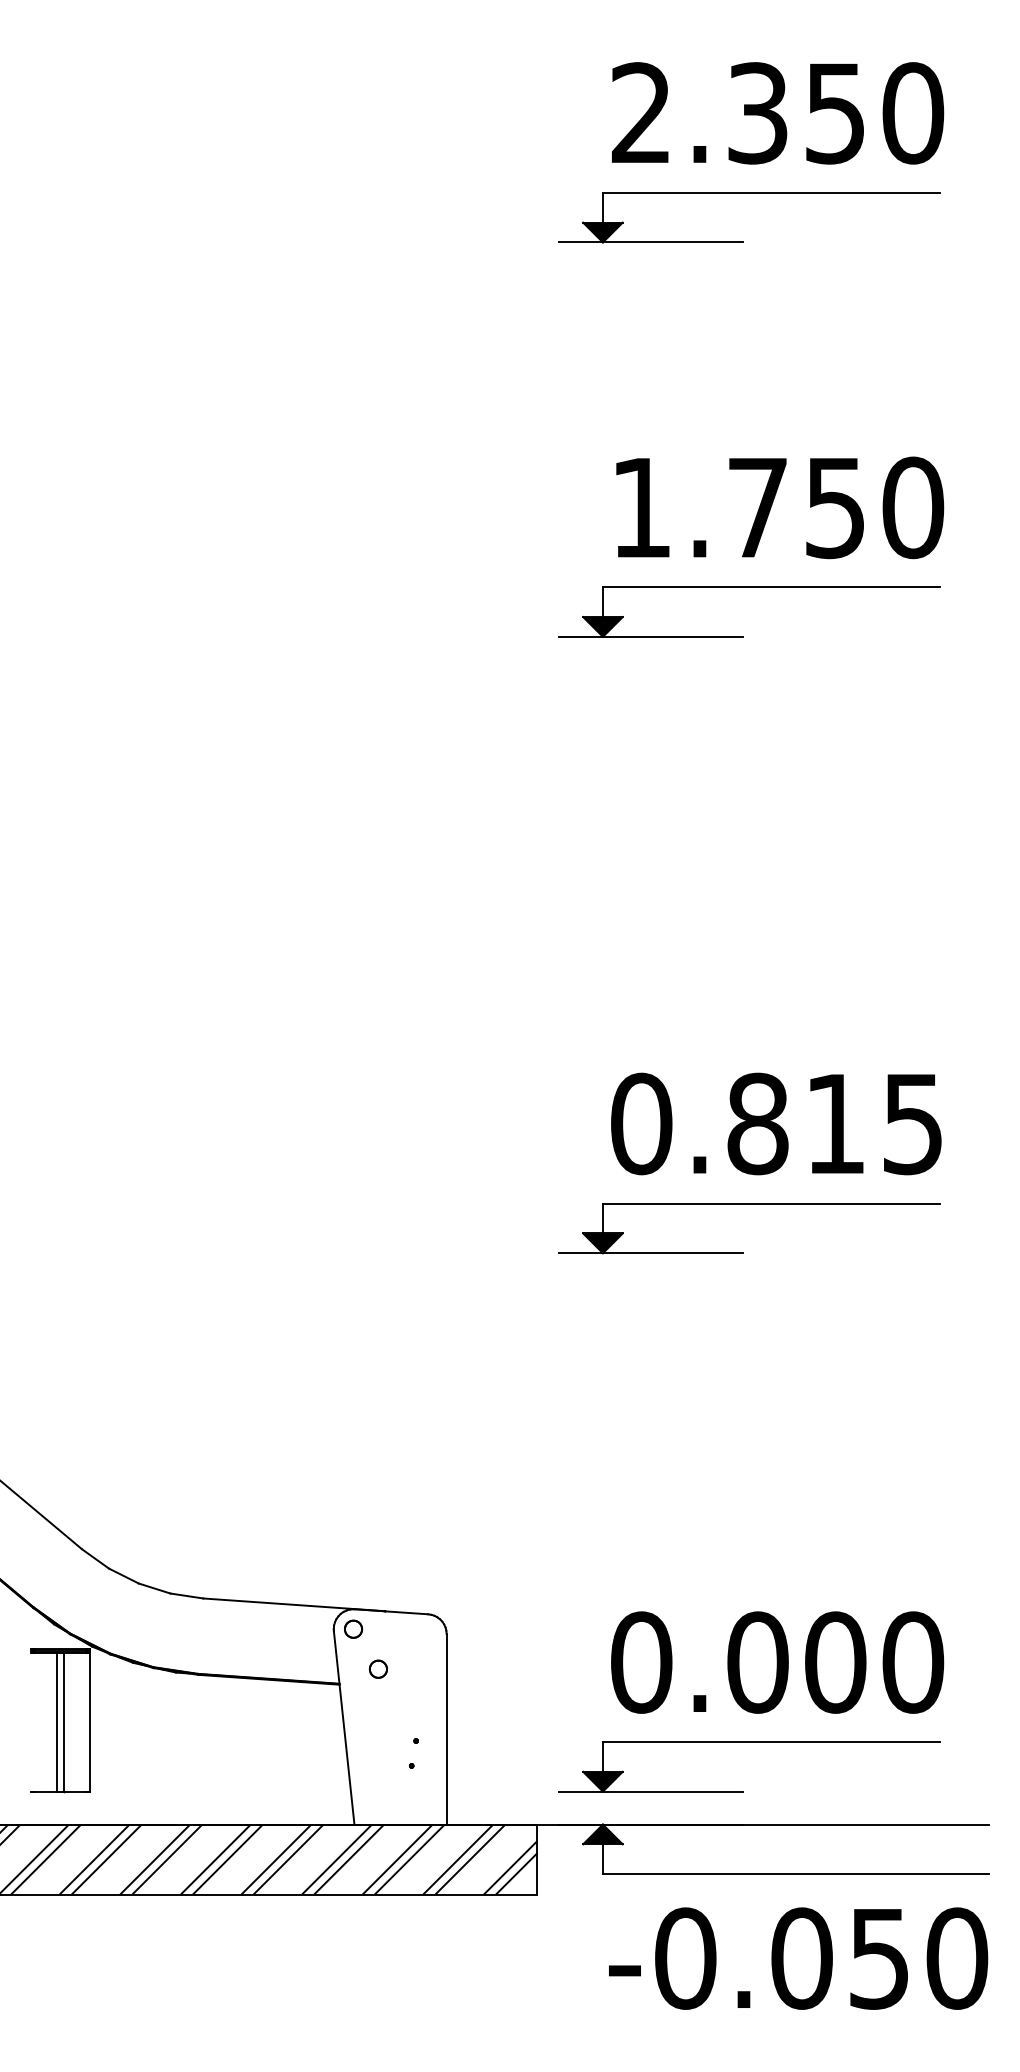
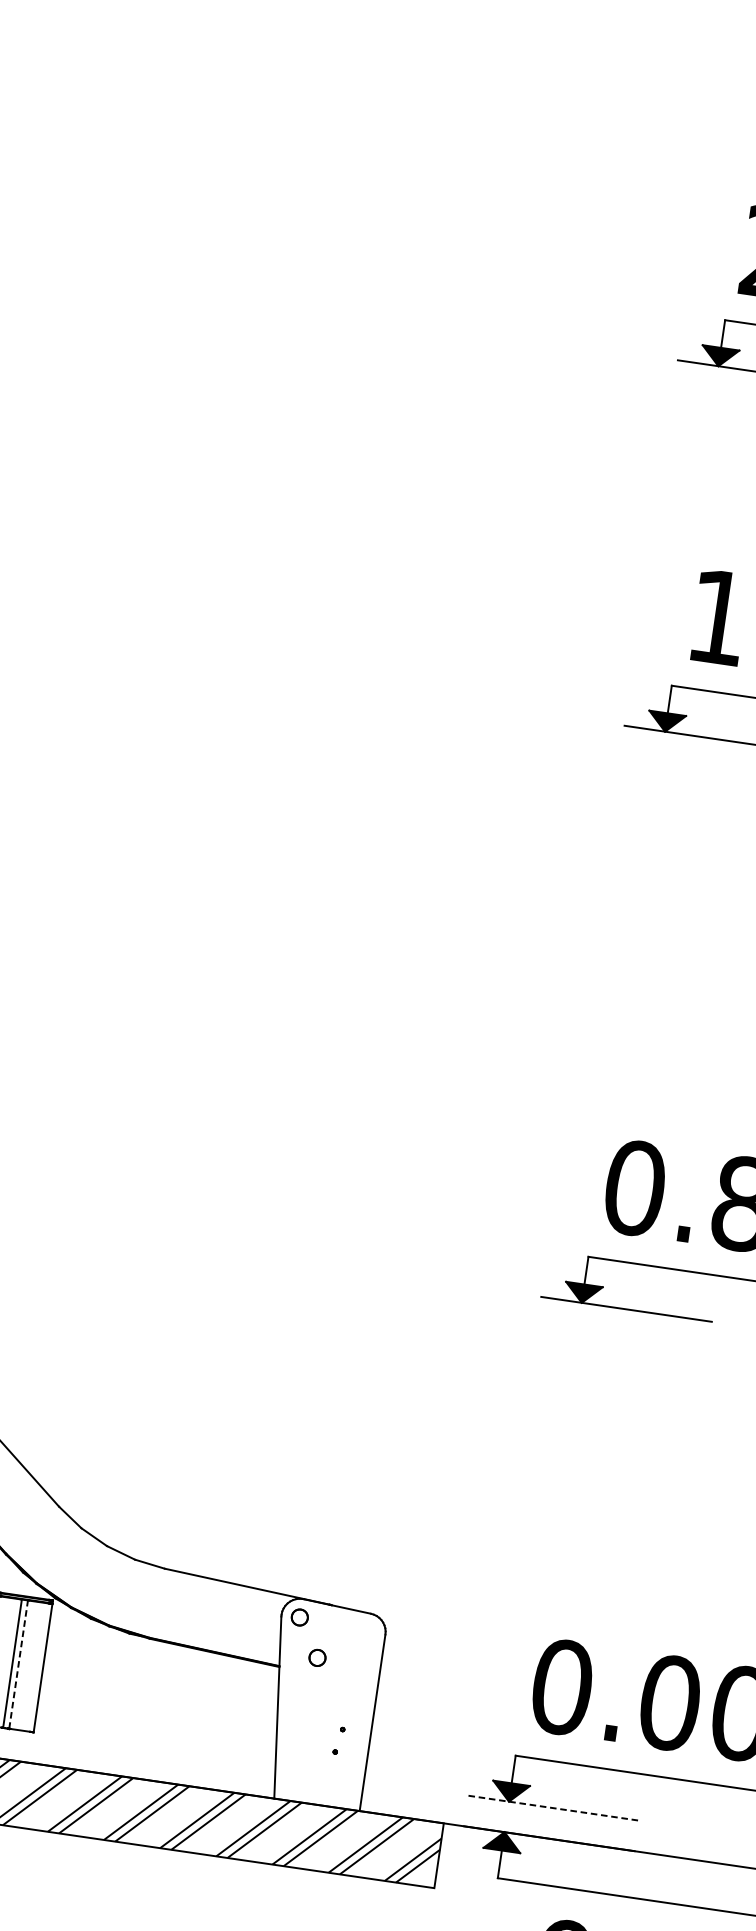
line: (63, 1721) -> (18, 1663), solid -> dashed
line: (651, 1791) -> (554, 1808), solid -> dashed

